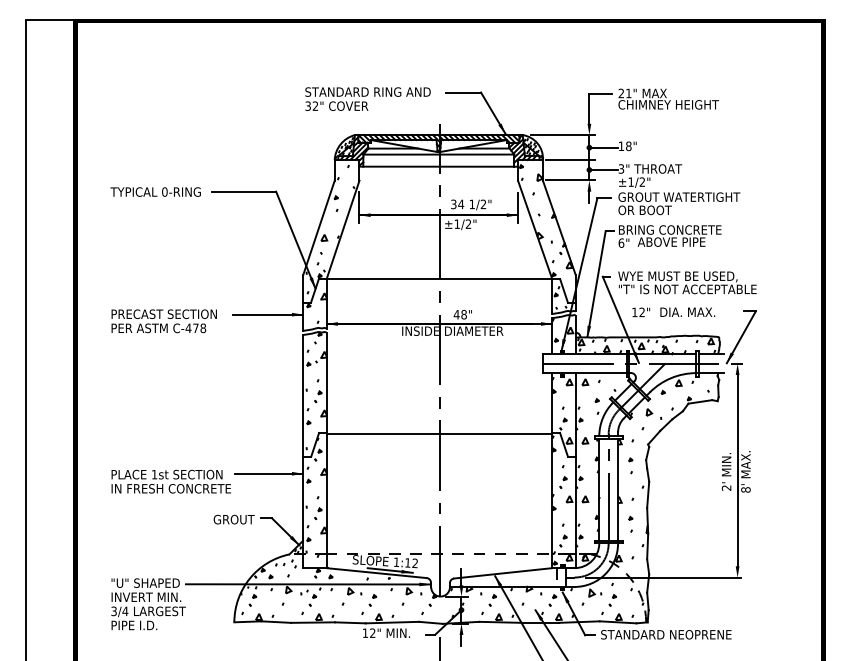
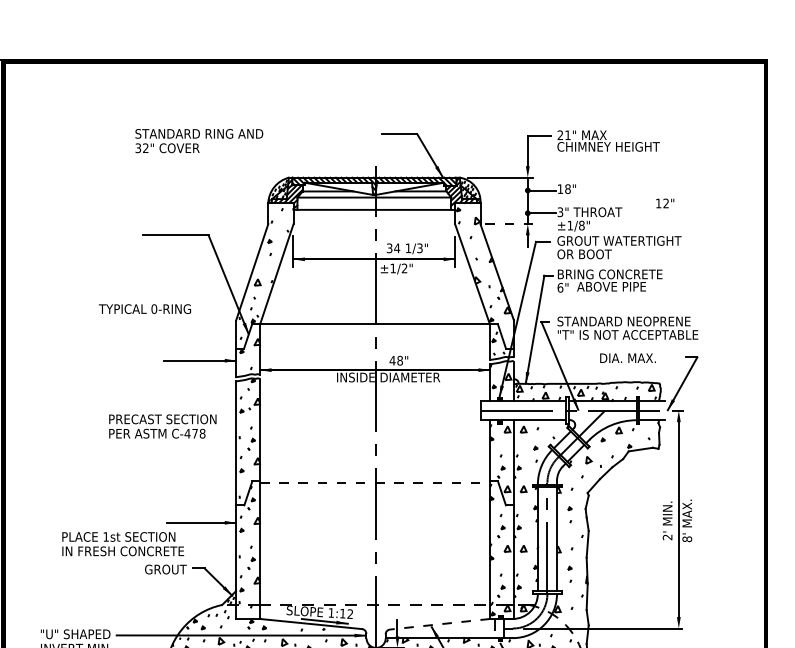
text: (367, 98) -> (198, 140), moved
line: (570, 160) -> (508, 203), removed
line: (570, 180) -> (508, 223), solid -> dashed
text: (642, 181) -> (581, 224), ±1/2" -> ±1/8"
text: (155, 191) -> (144, 308), moved
text: (483, 204) -> (419, 248), 1/2" -> 1/3"
text: (683, 276) -> (623, 321), WYE MUST BE USED, -> STANDARD NEOPRENE
text: (641, 312) -> (665, 203), moved
text: (163, 321) -> (162, 426), moved
line: (439, 434) -> (375, 482), solid -> dashed
text: (170, 481) -> (122, 543), moved
line: (502, 573) -> (439, 624), solid -> dashed

